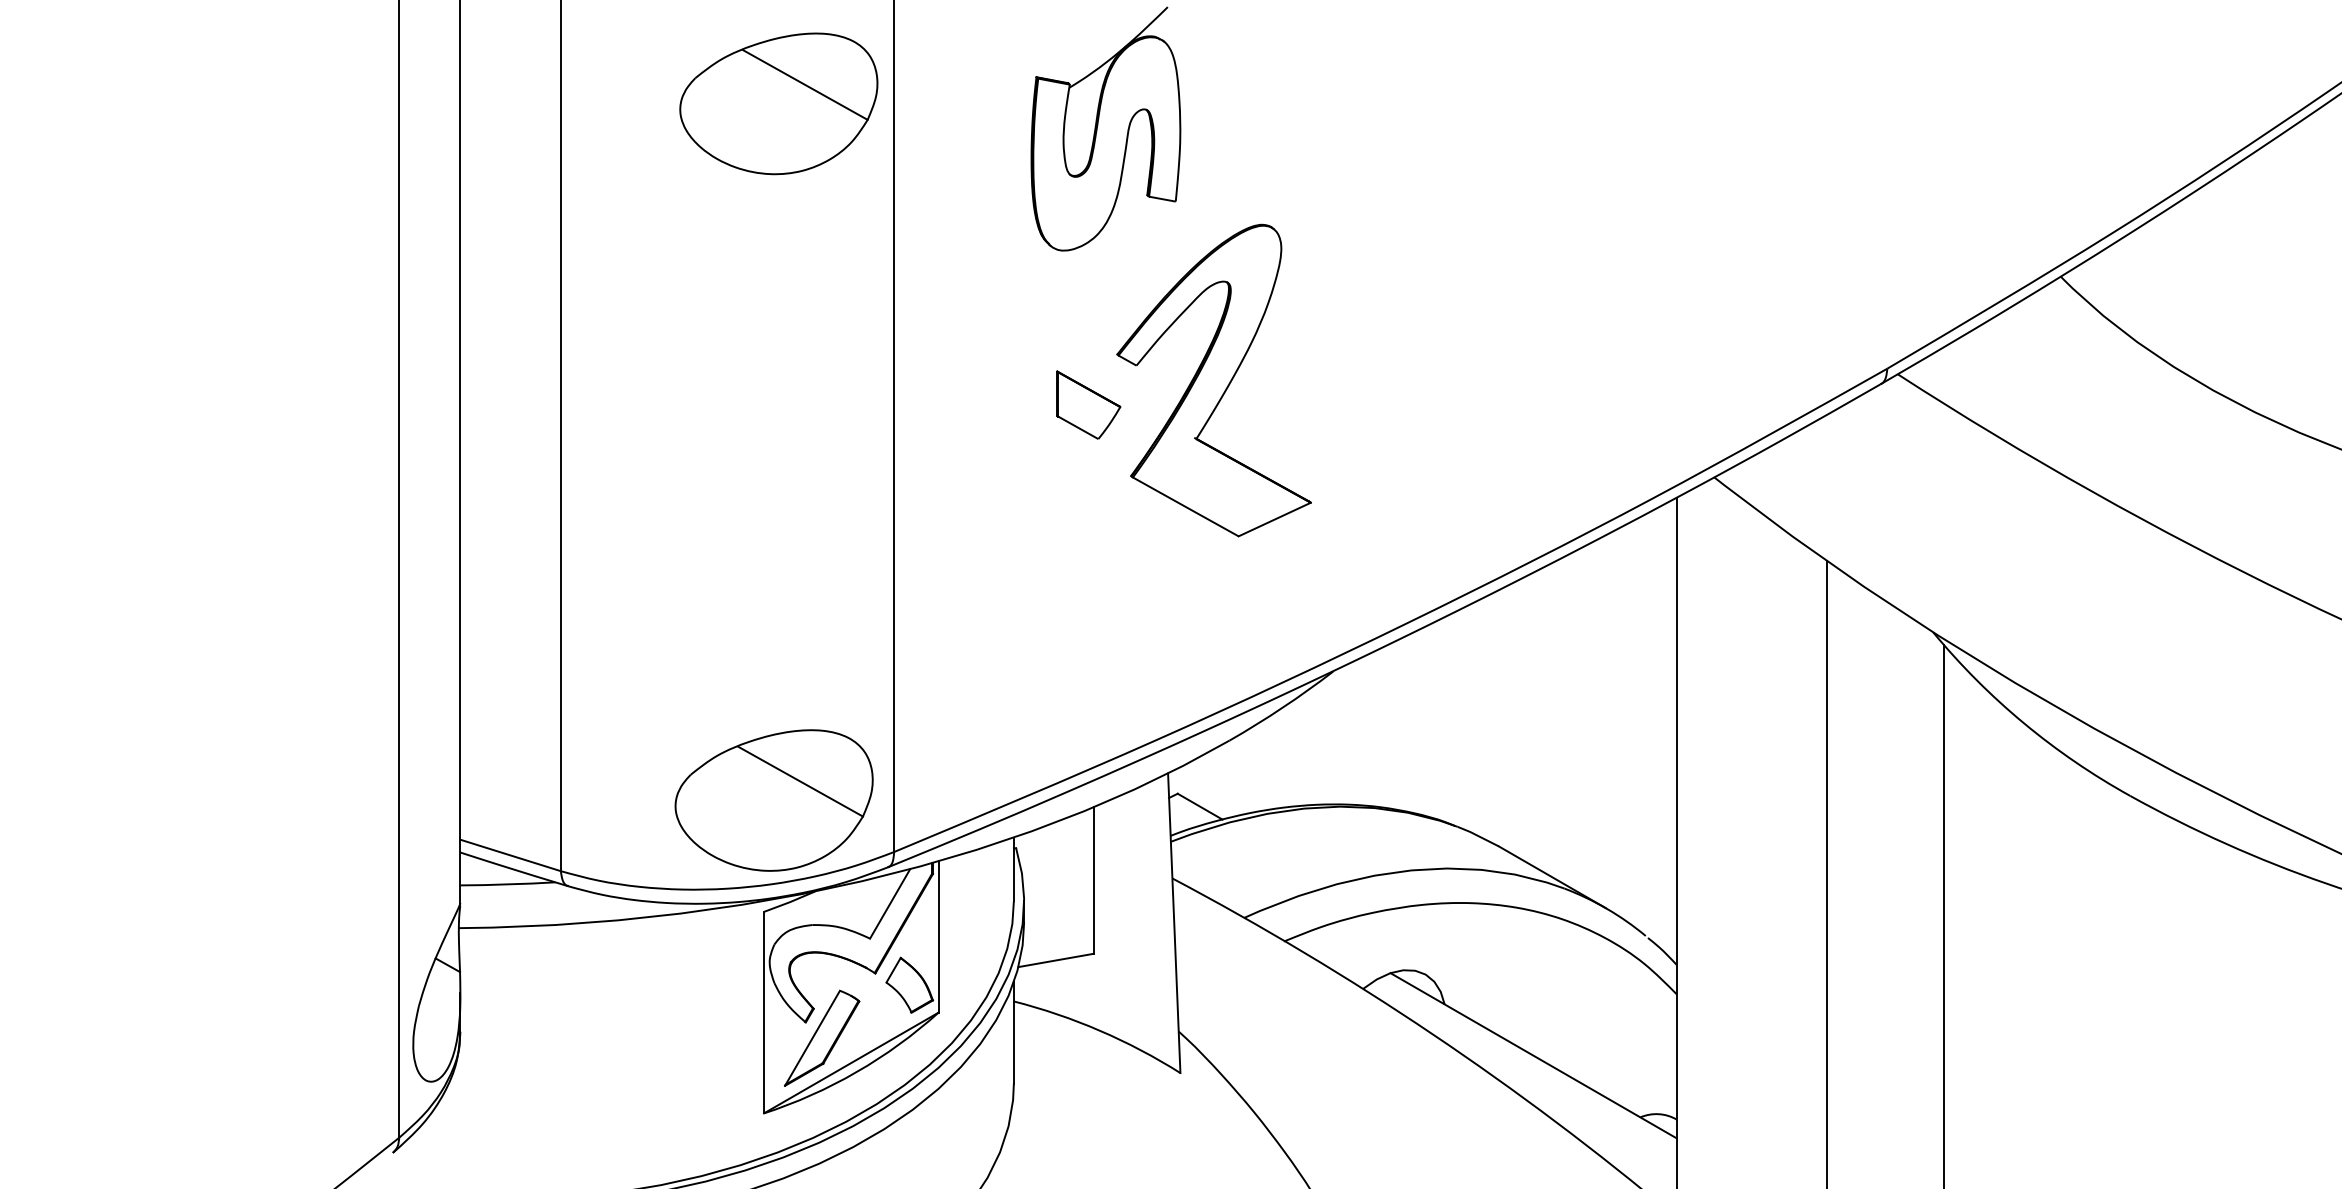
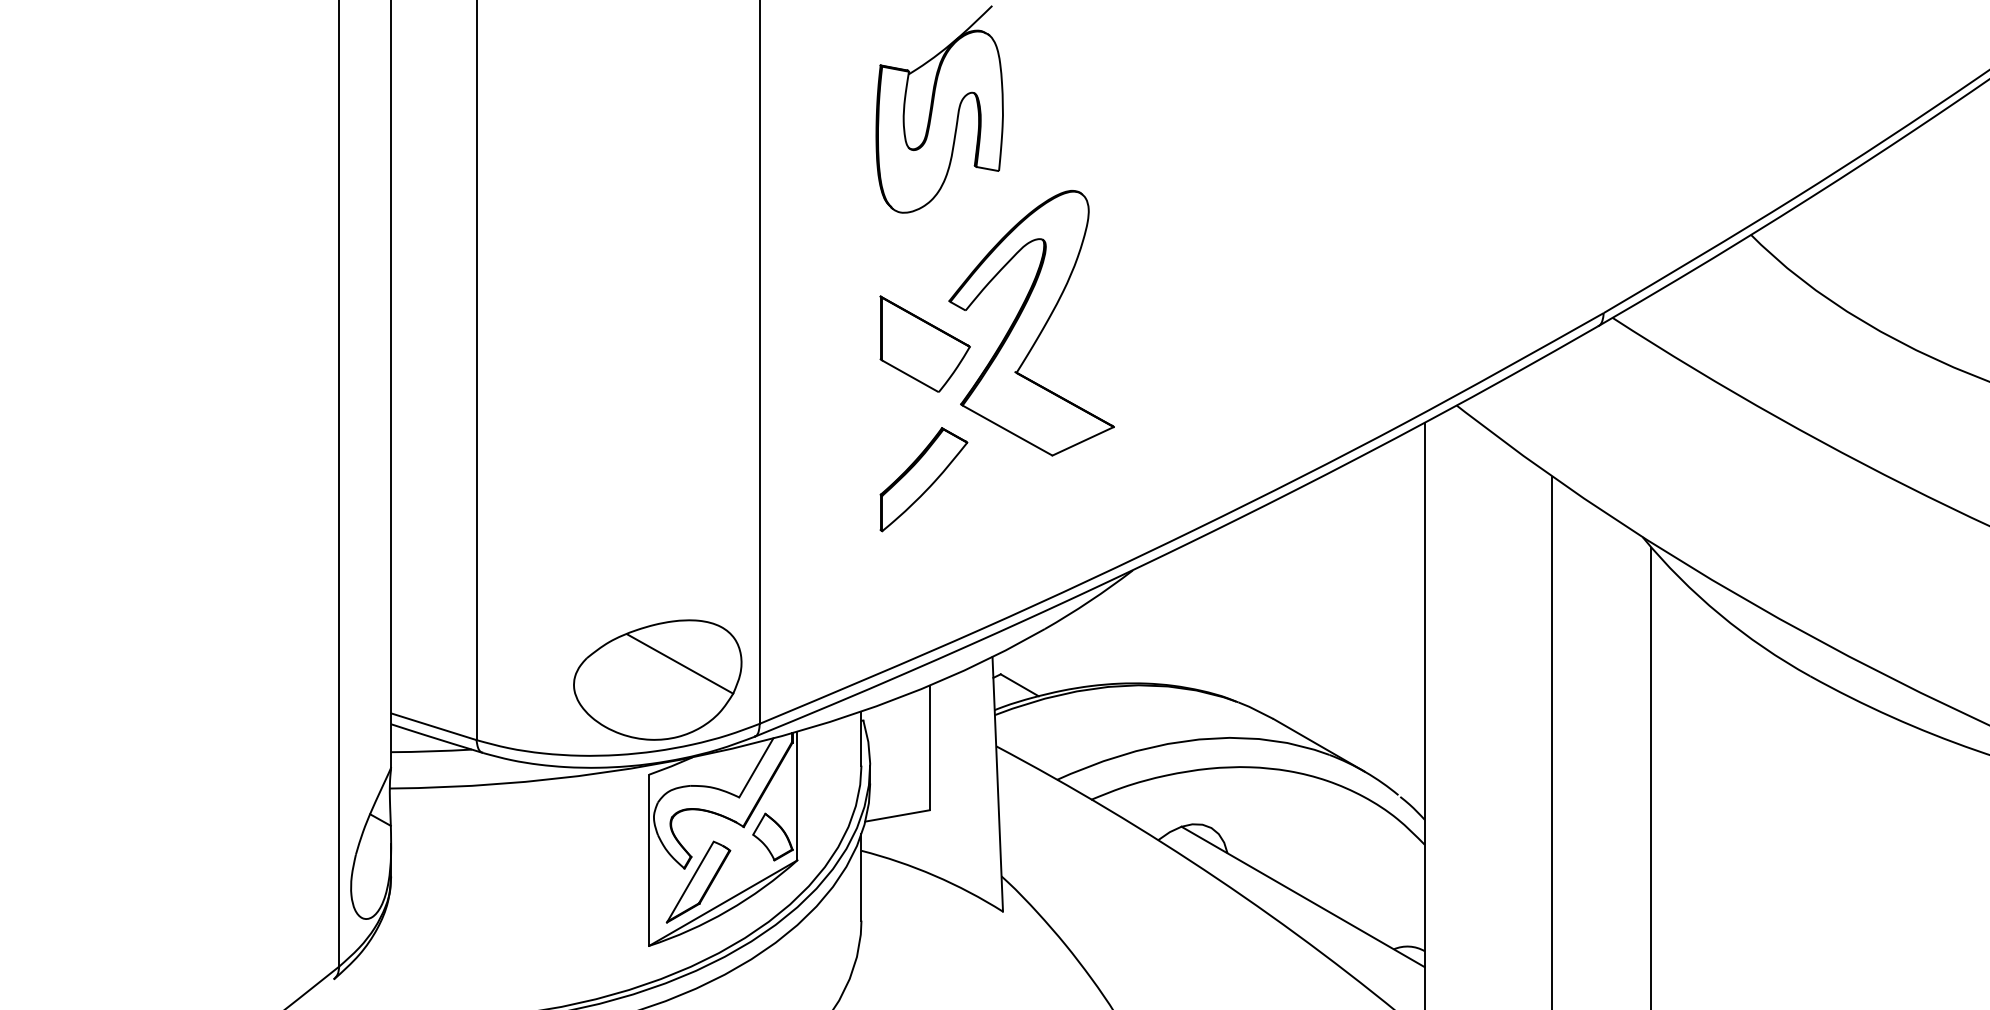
part: (778, 103) -> (661, 87), removed
part: (1088, 404) -> (924, 343), size x1.67
part: (1086, 564) -> (923, 479), added

